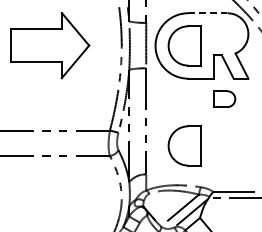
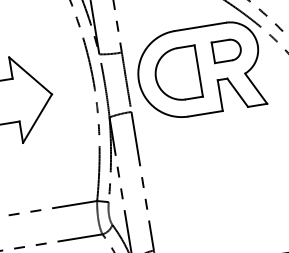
line: (207, 13) -> (199, 27), dashed -> solid
part: (224, 98) -> (226, 49), moved
part: (184, 145) -> (197, 204), removed

